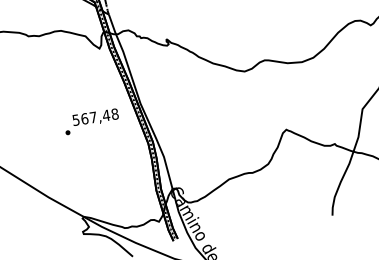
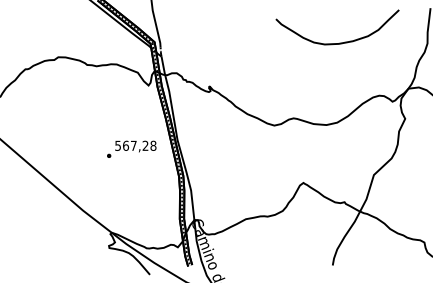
text: (106, 115) -> (145, 145), 567,48 -> 567,28

